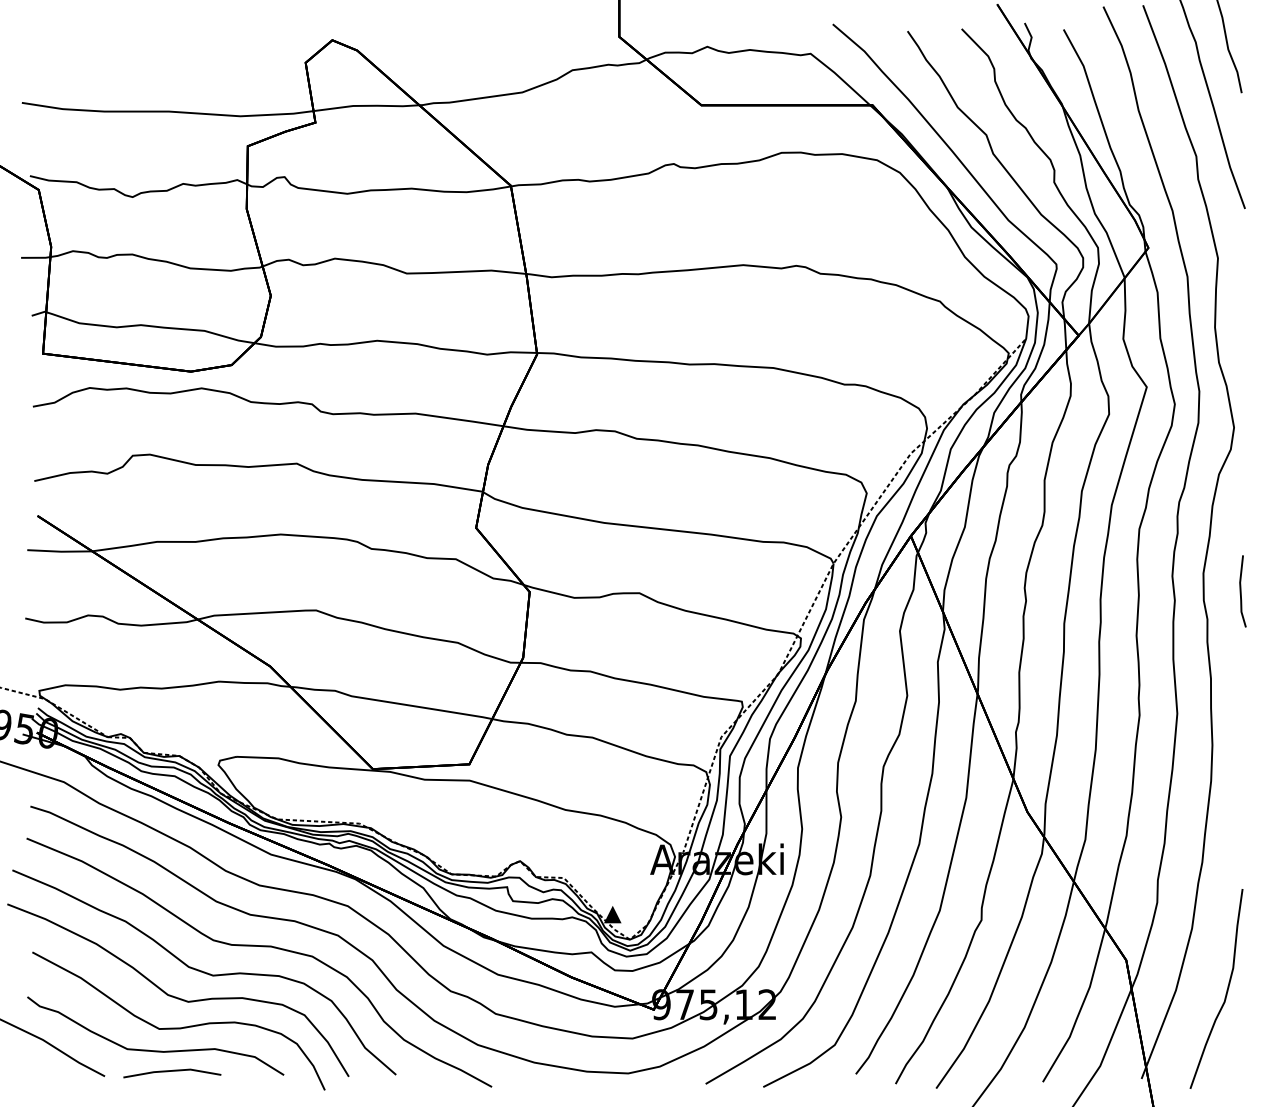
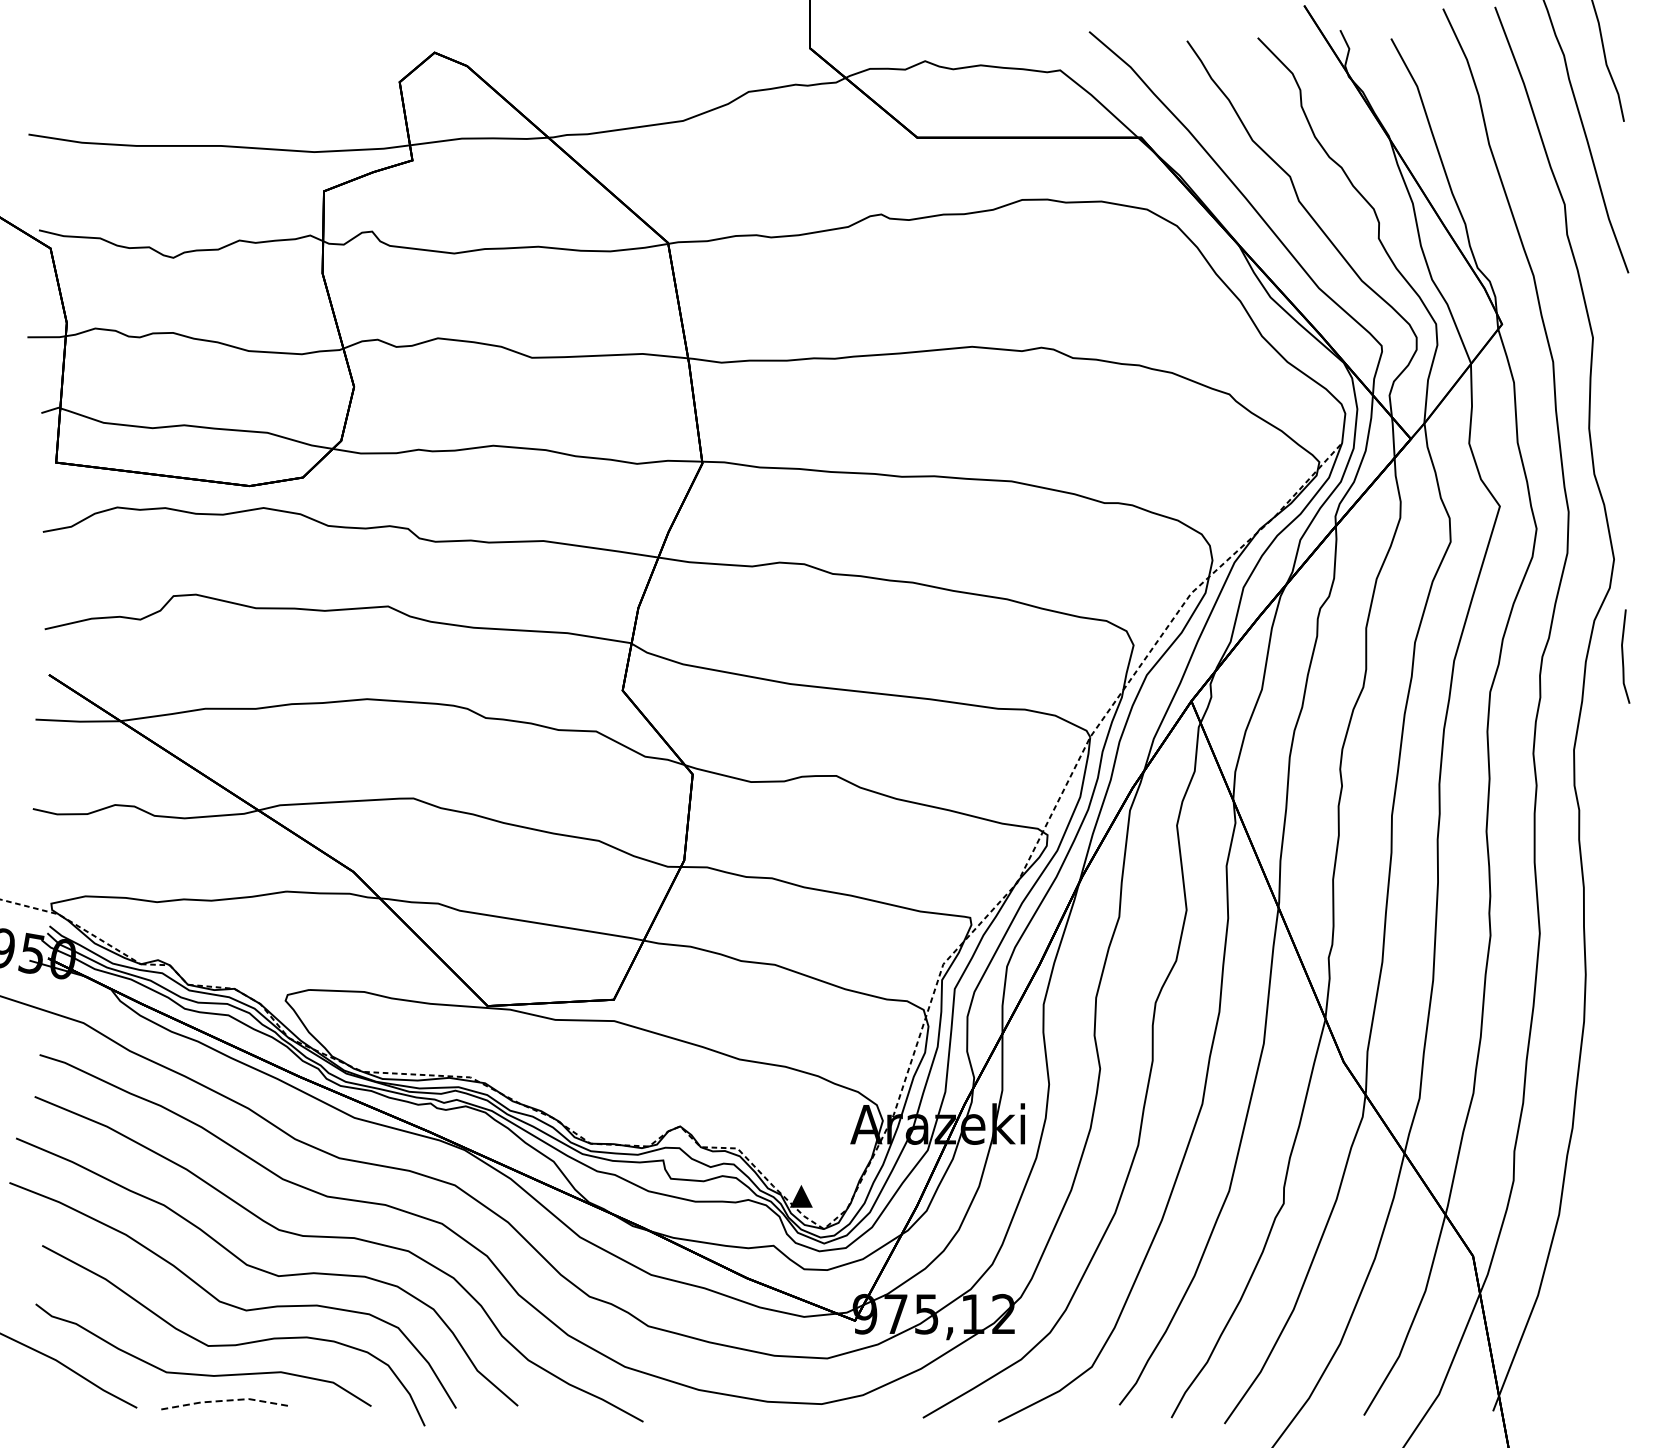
line: (1241, 591) -> (1623, 656), moved
curve: (1225, 992) -> (1603, 1298), removed
line: (172, 1070) -> (225, 1400), solid -> dashed

